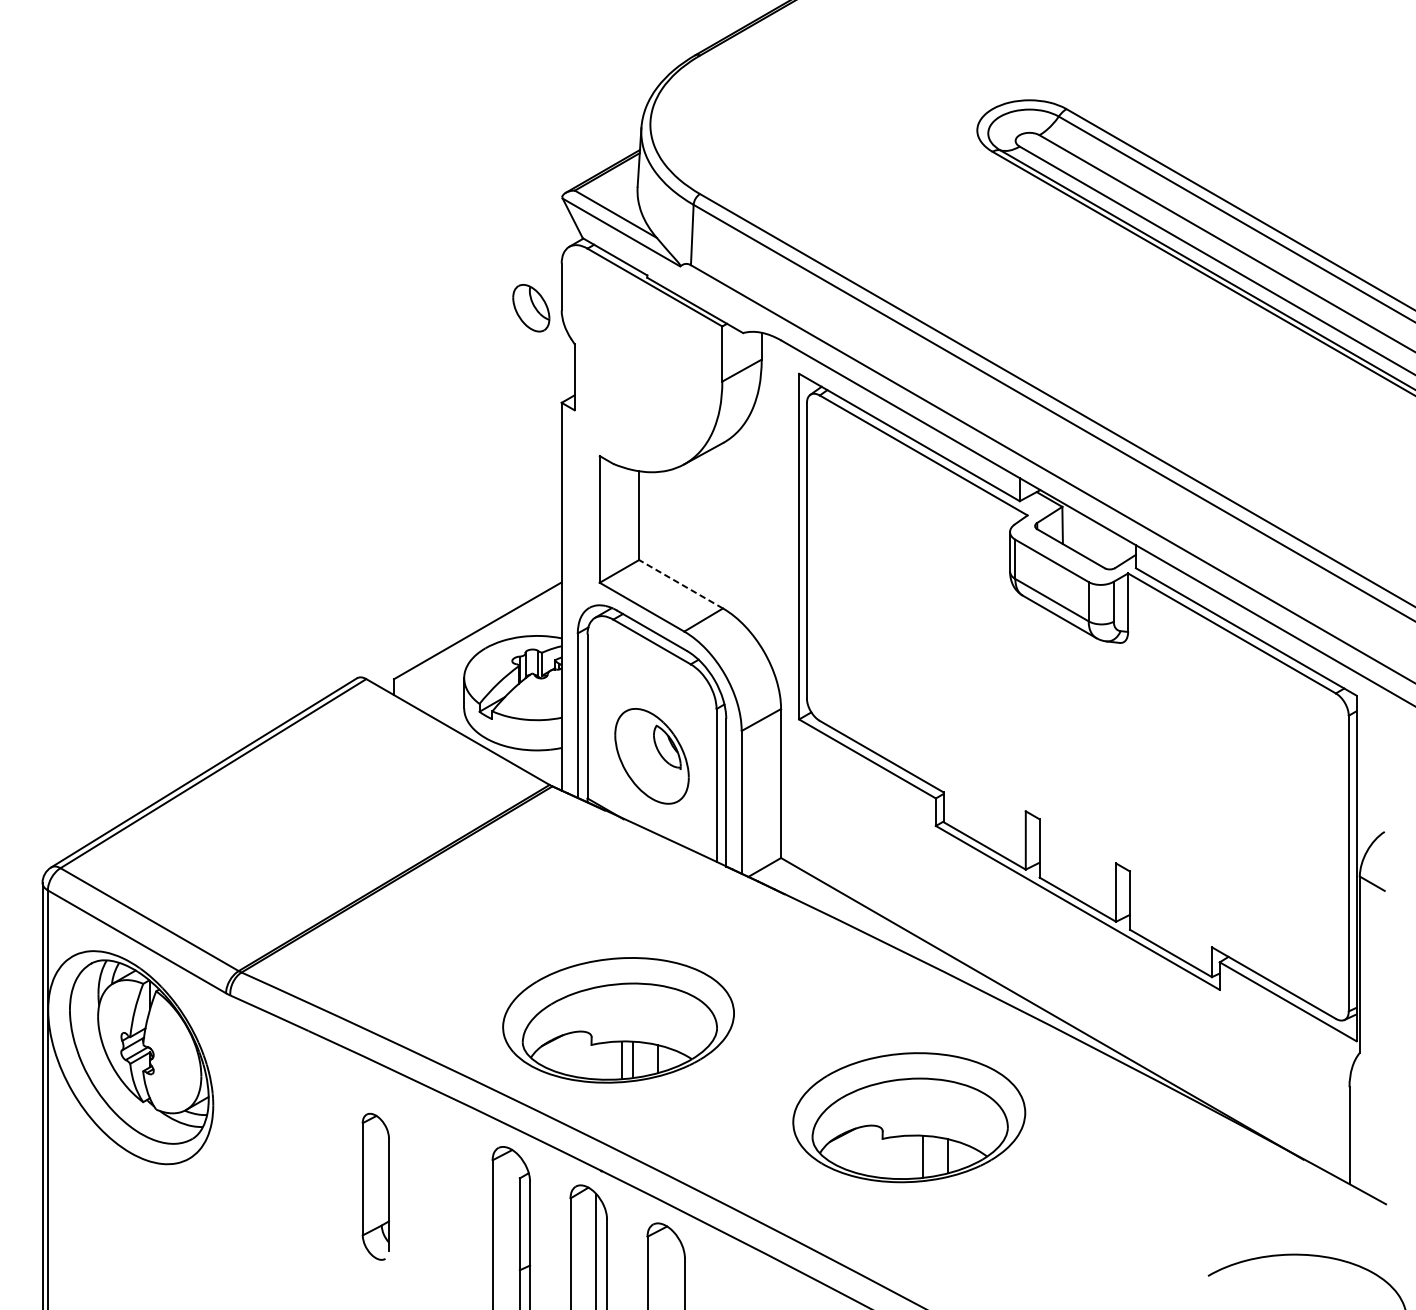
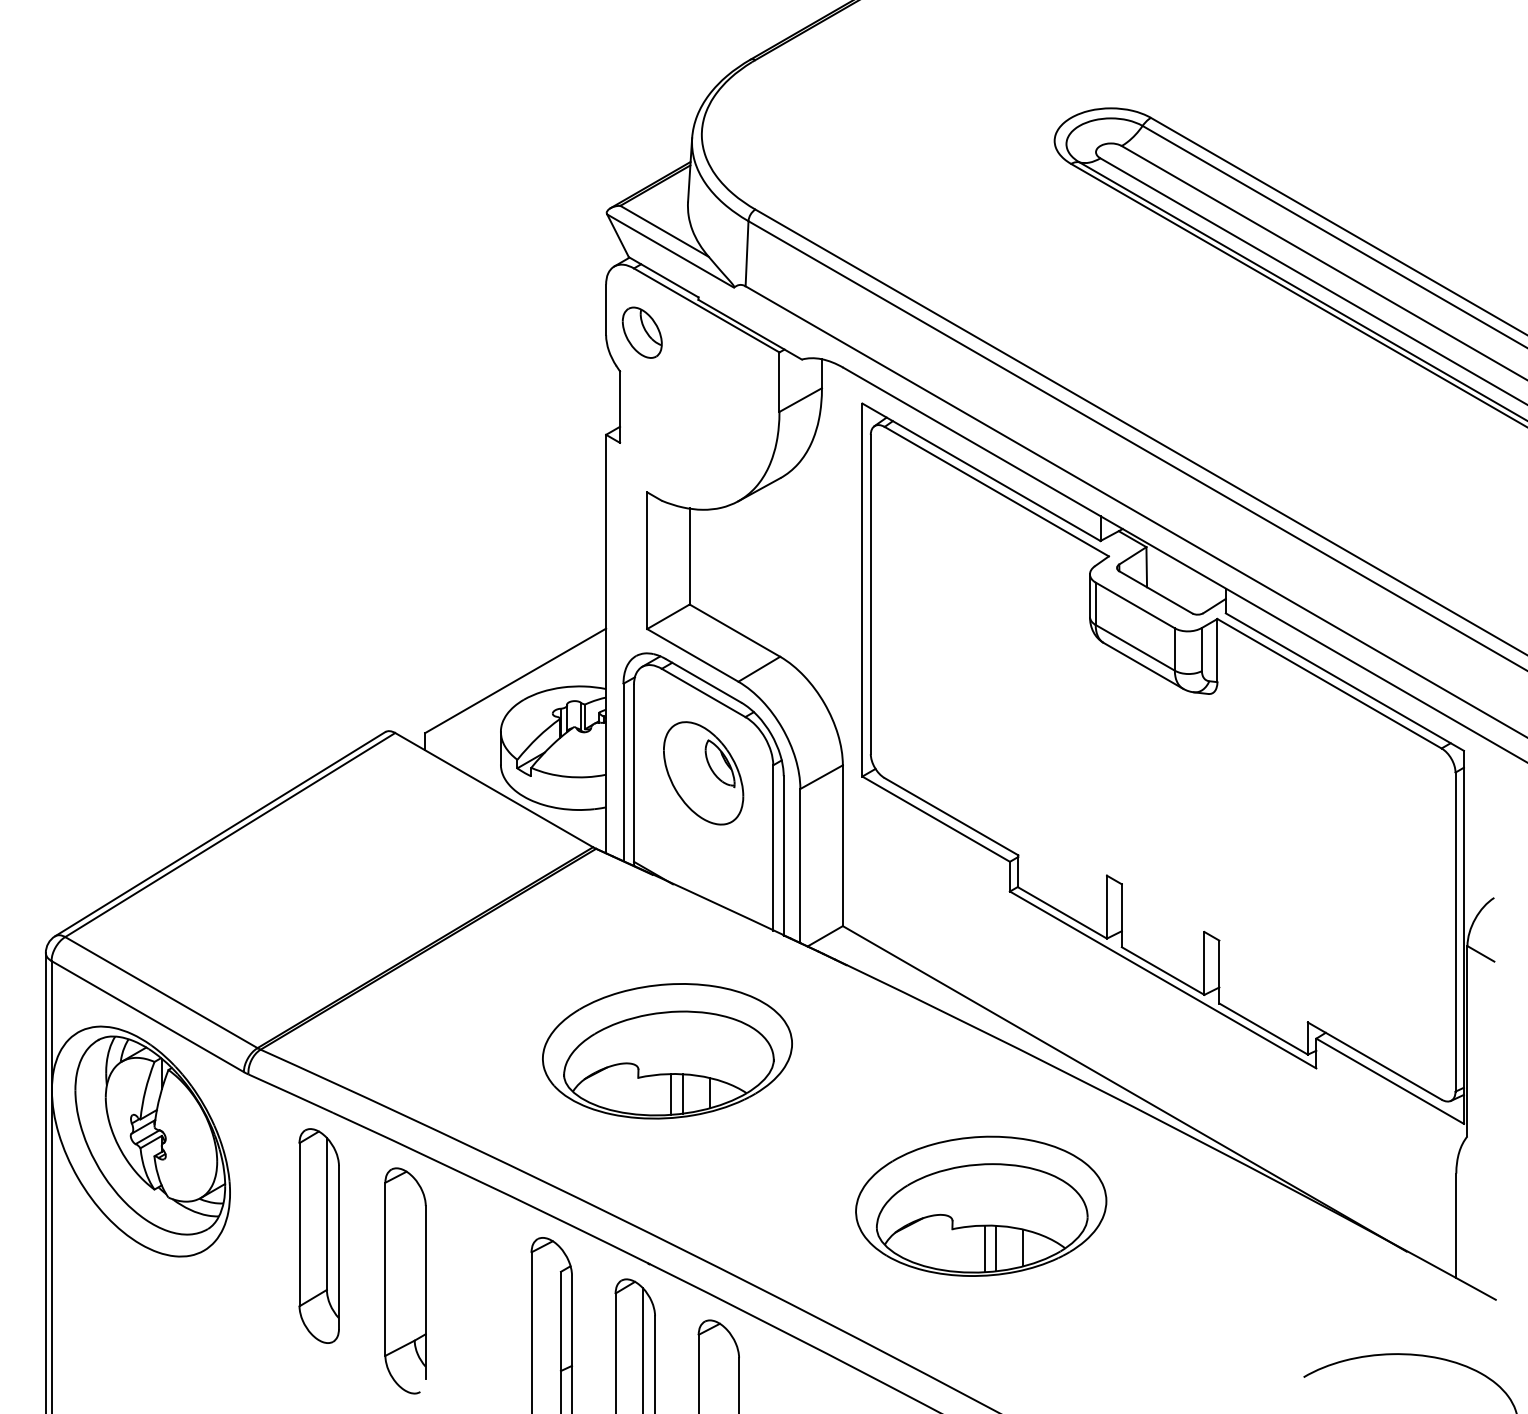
part: (530, 307) -> (641, 332), moved
line: (680, 584) -> (734, 630), dashed -> solid
part: (651, 756) -> (703, 773), moved
part: (618, 1020) -> (667, 1051), moved
part: (295, 1144) -> (318, 1235), added
line: (912, 1156) -> (984, 1248), added
part: (375, 1186) -> (405, 1280), size x1.43

